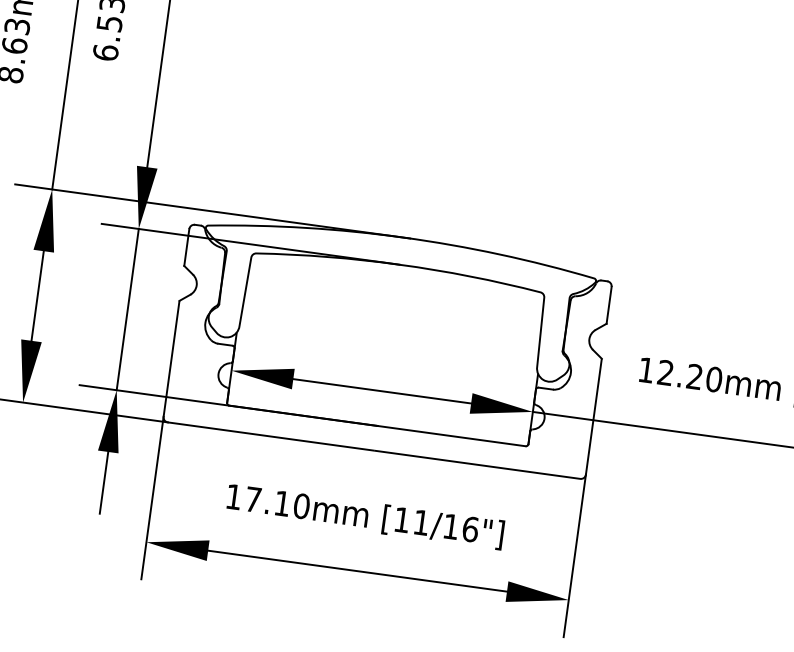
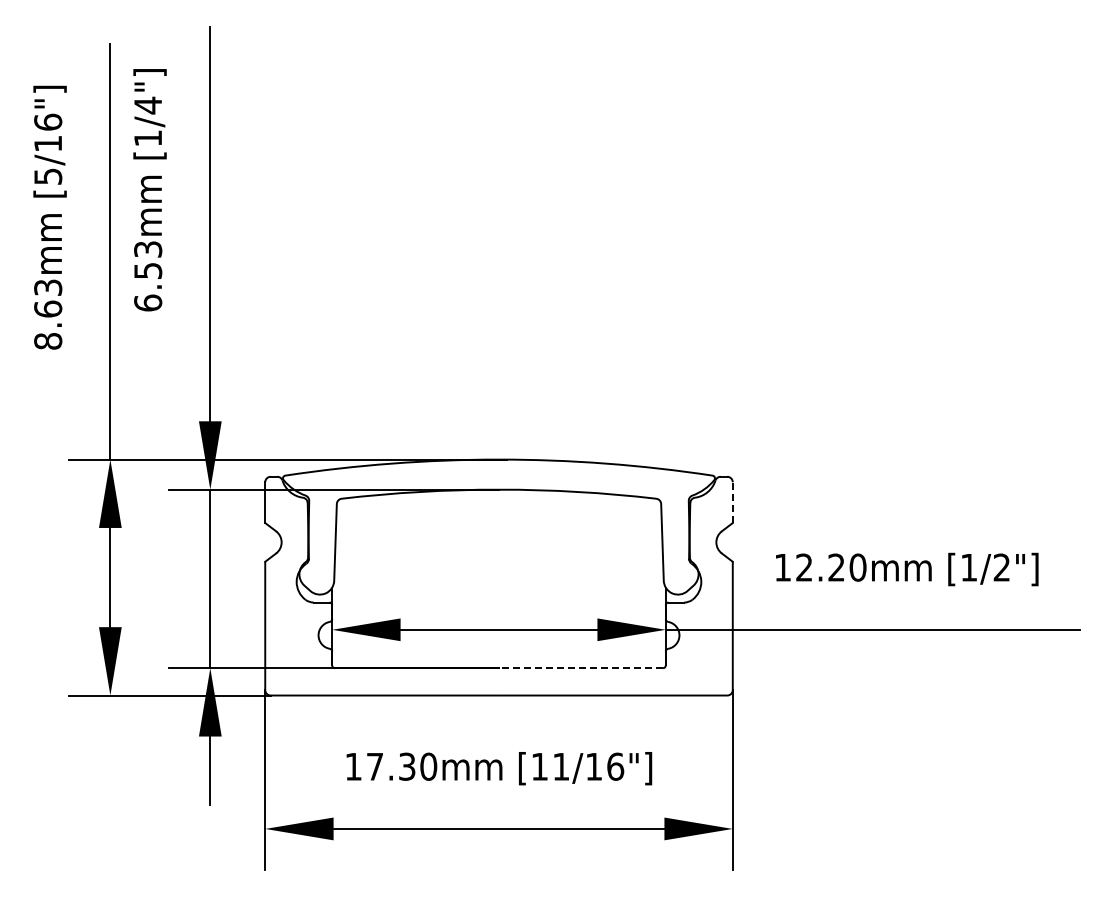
line: (608, 305) -> (732, 502), solid -> dashed
line: (451, 436) -> (580, 668), solid -> dashed
text: (282, 503) -> (407, 766), 17.10mm -> 17.30mm

